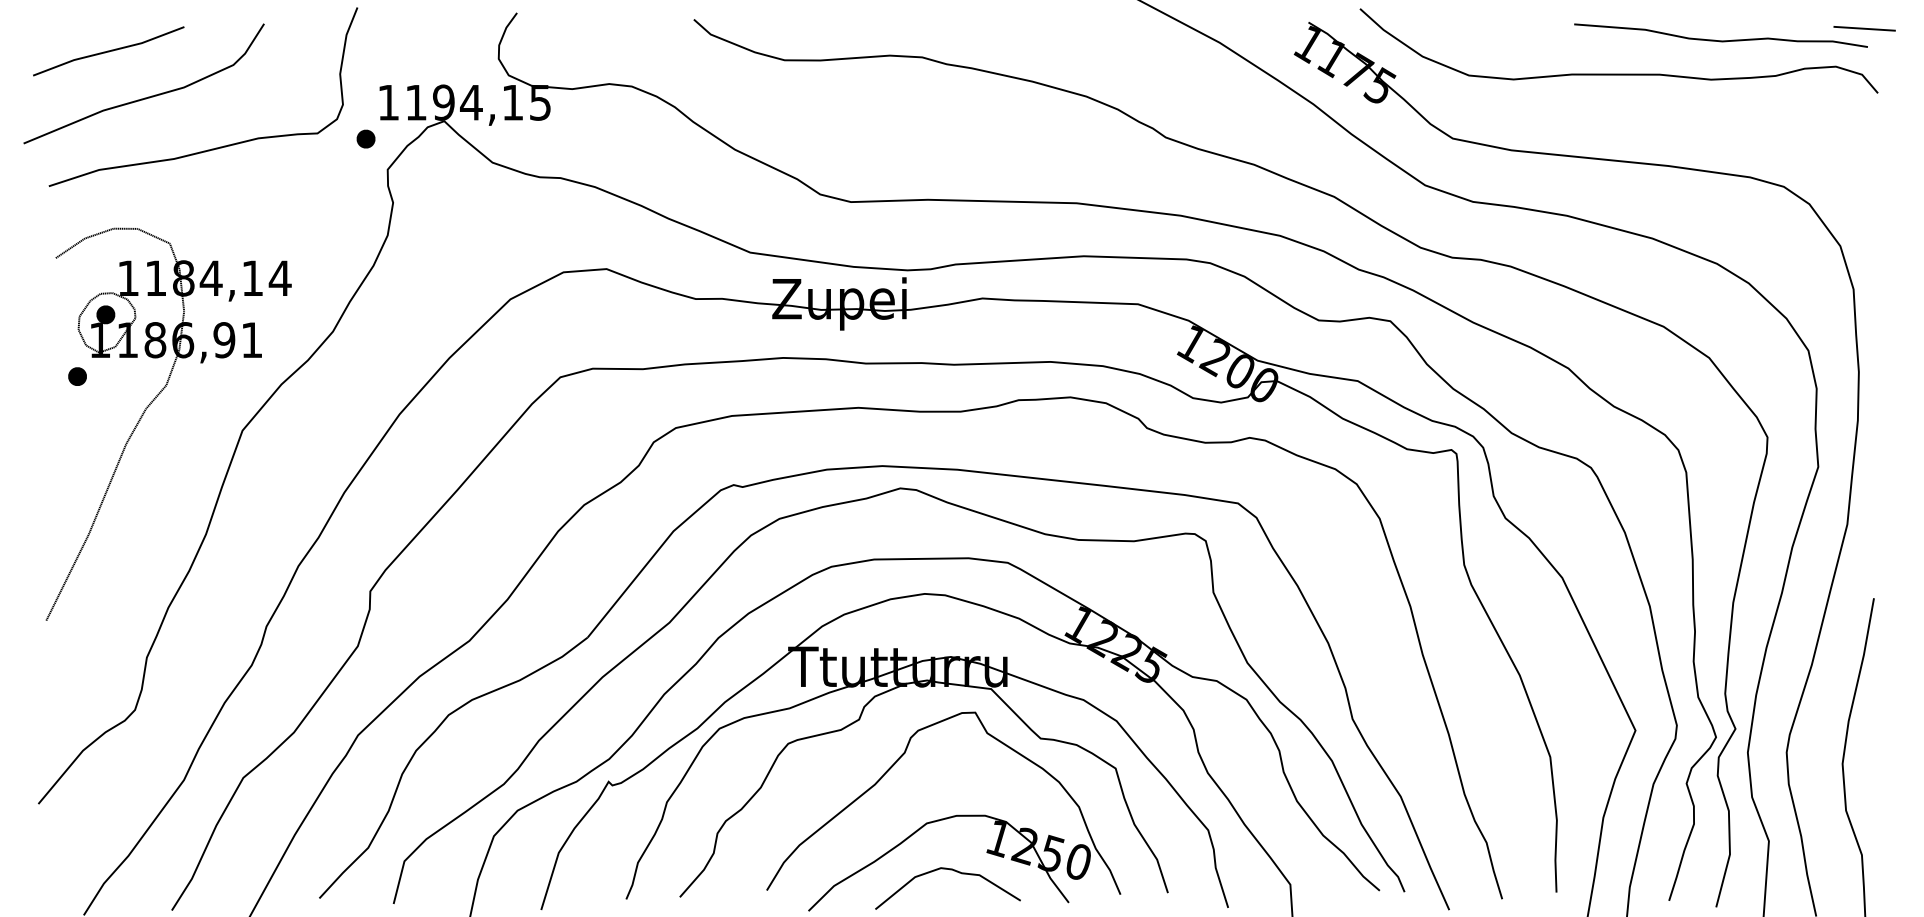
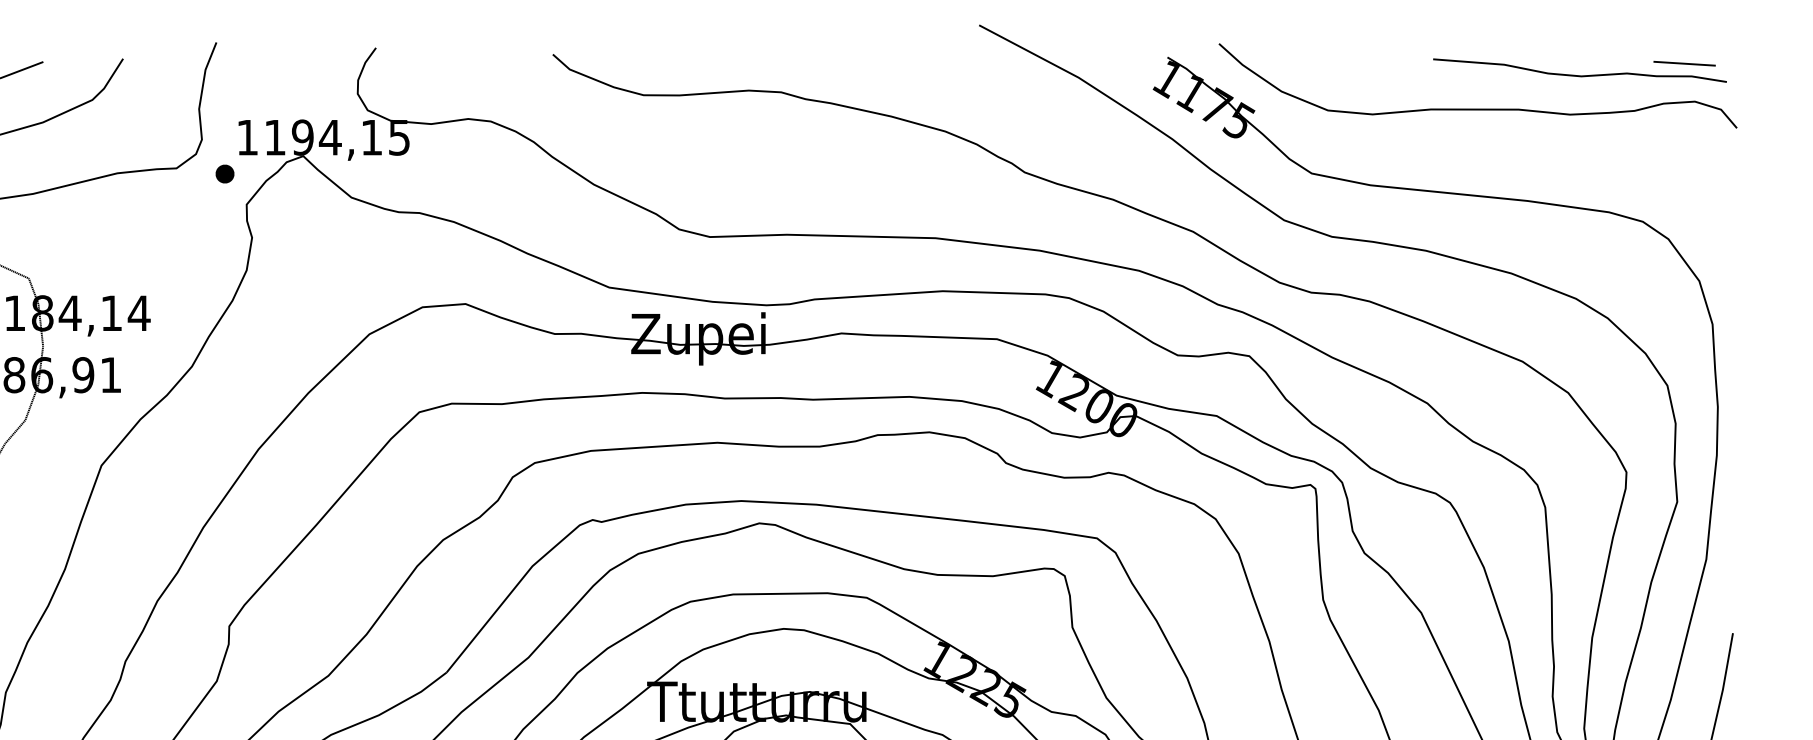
line: (1864, 28) -> (1684, 63), moved

